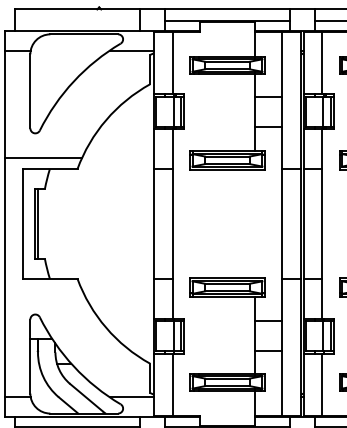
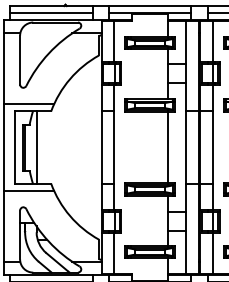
line: (77, 20) -> (51, 13), added
line: (55, 223) -> (36, 147), added
line: (255, 223) -> (168, 147), added
line: (43, 290) -> (28, 191), added

